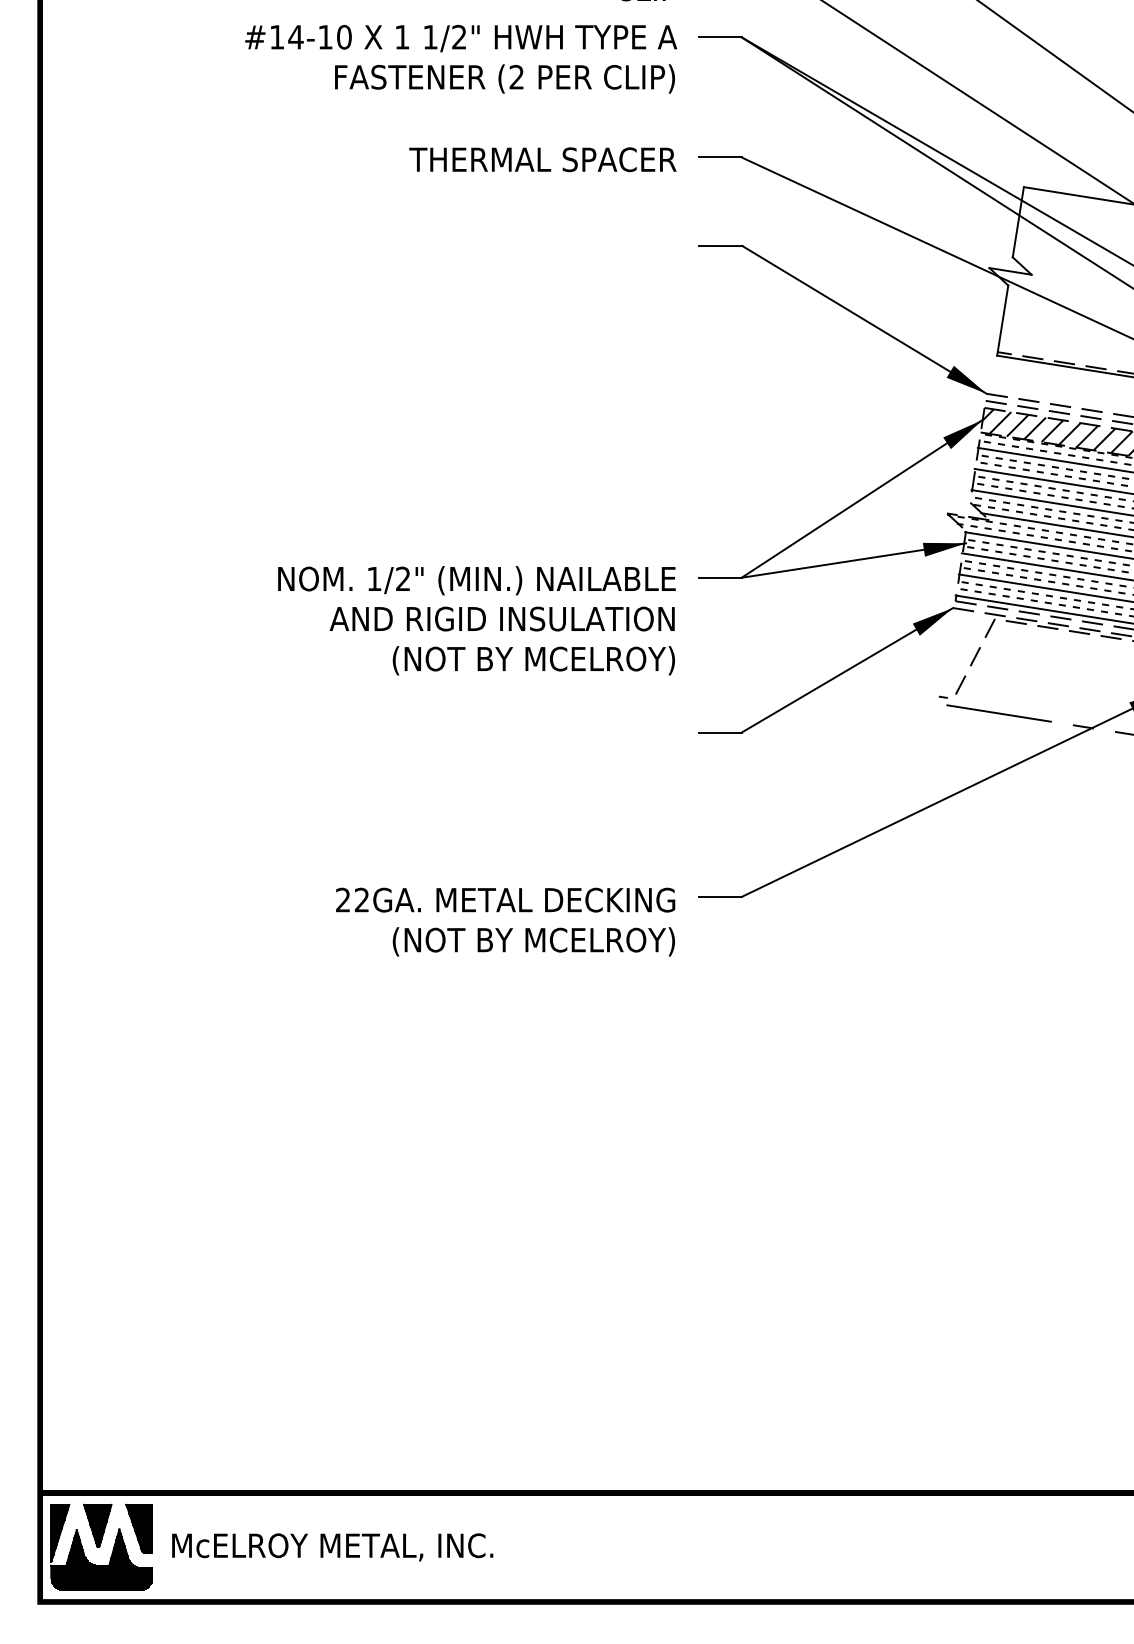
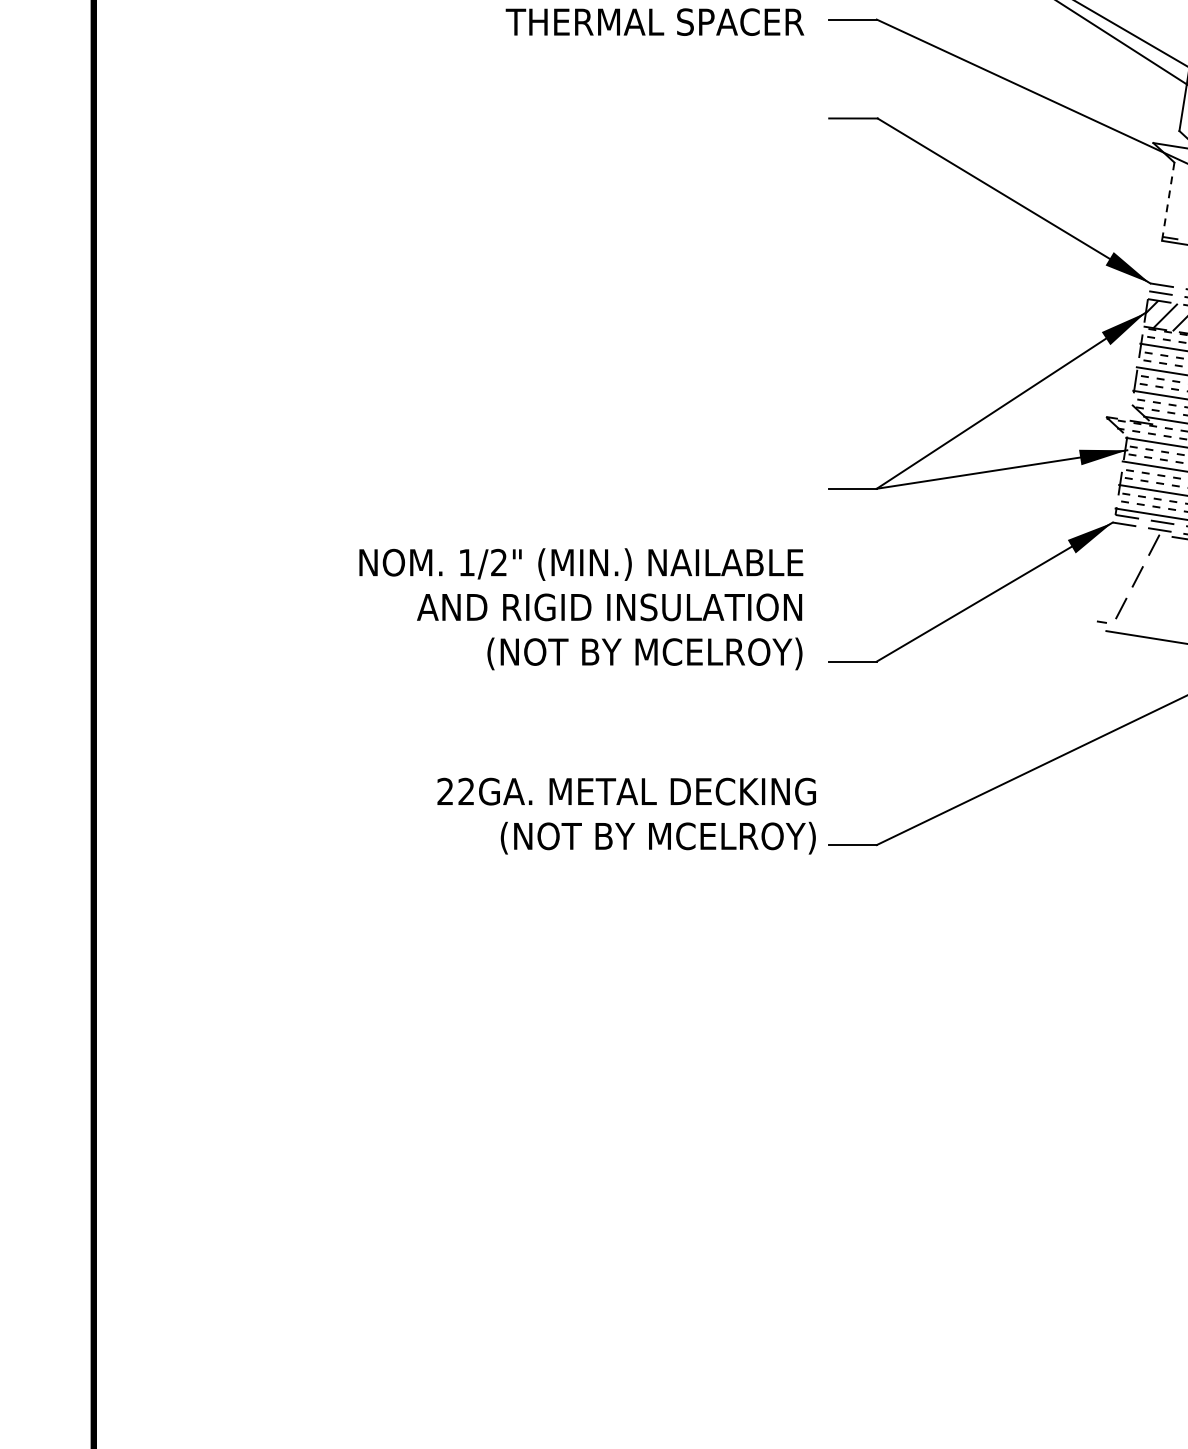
line: (1002, 320) -> (1167, 201), solid -> dashed
text: (476, 620) -> (580, 608), moved
text: (505, 921) -> (626, 815), moved

